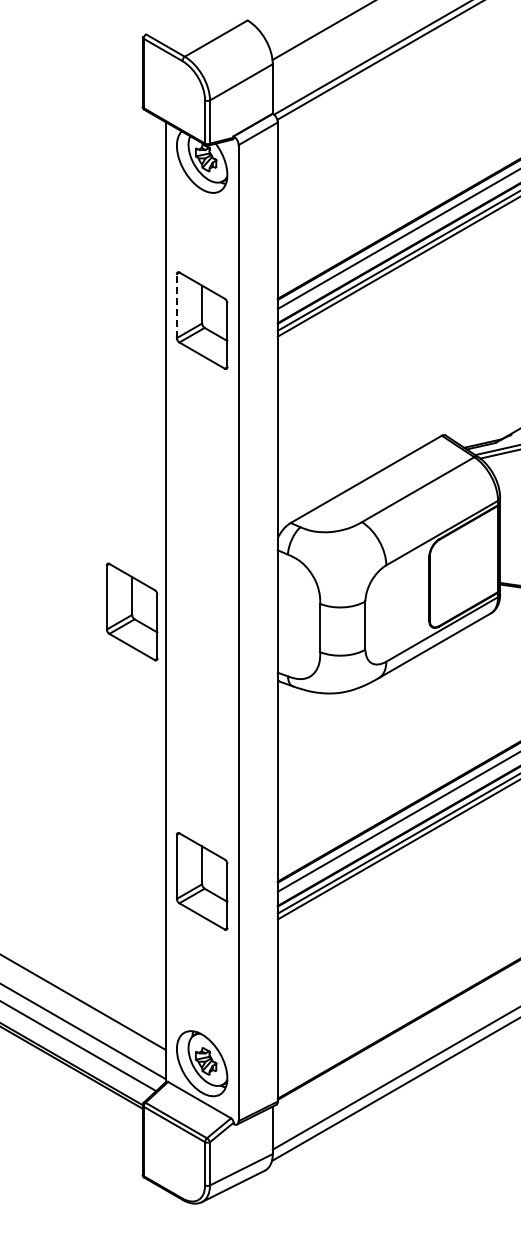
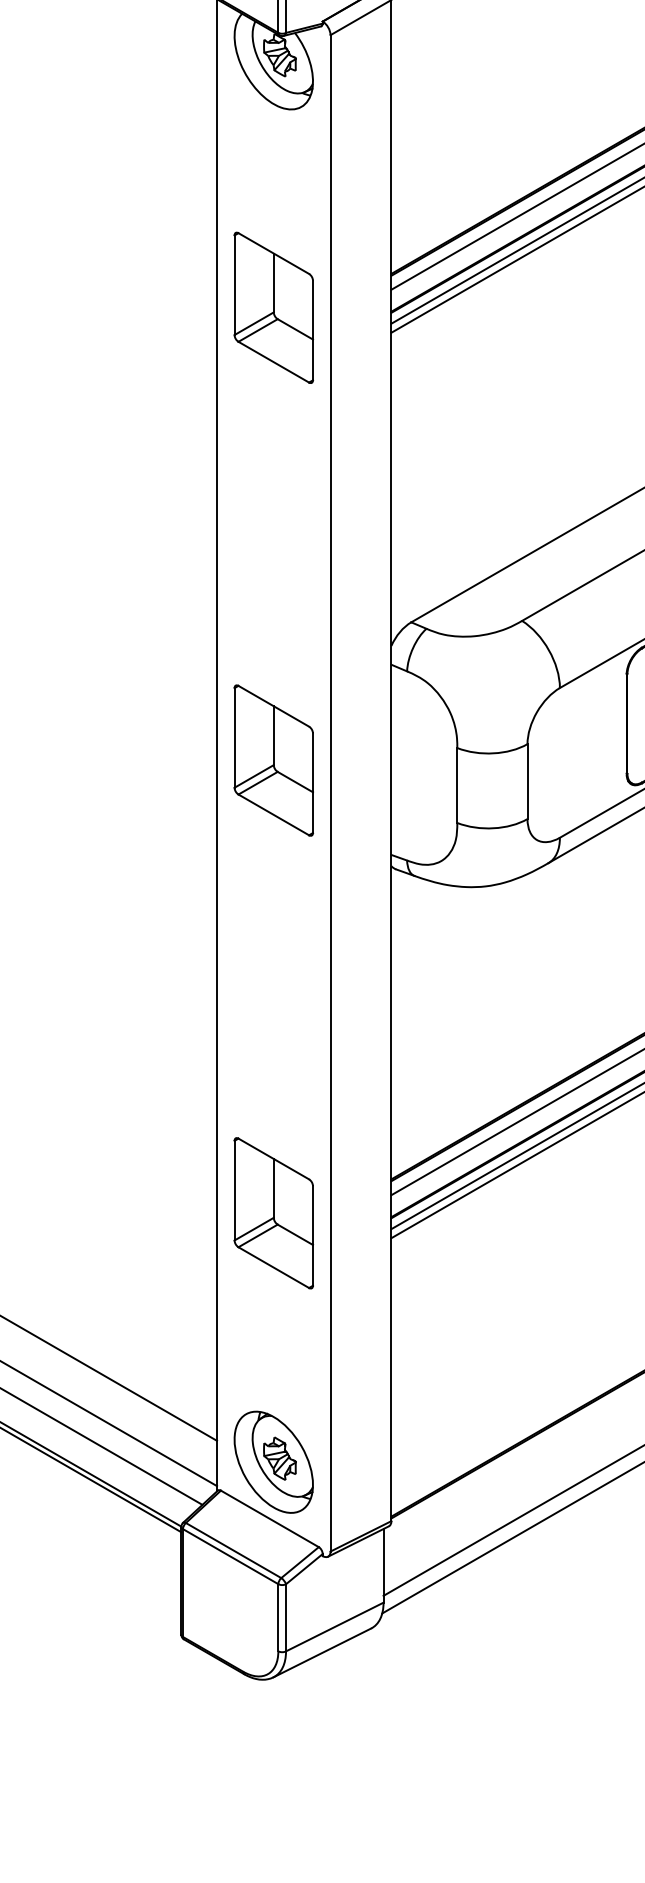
line: (176, 305) -> (233, 284), dashed -> solid
part: (131, 611) -> (272, 759), moved
part: (201, 881) -> (272, 1213), moved

